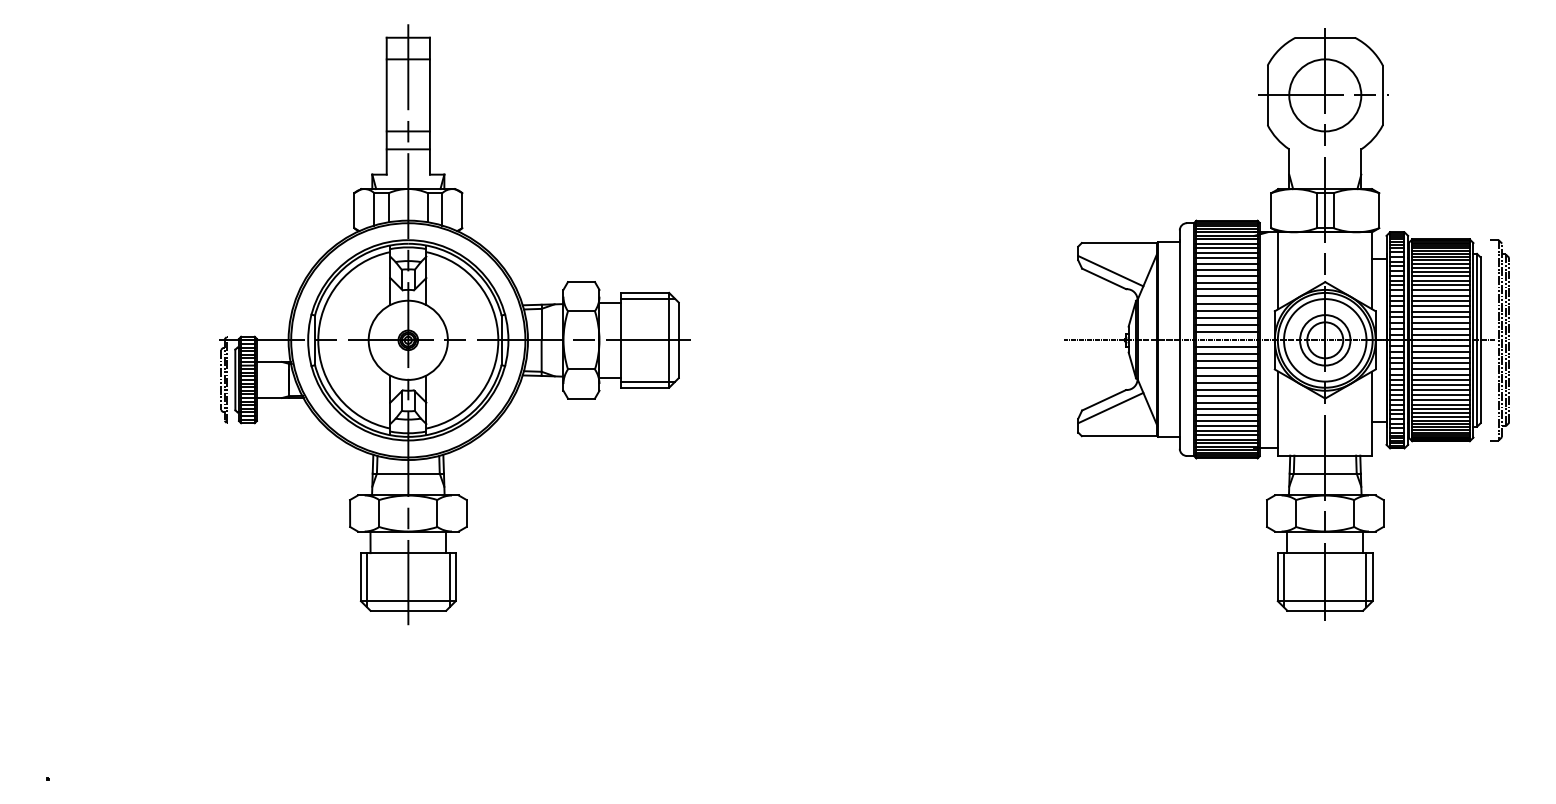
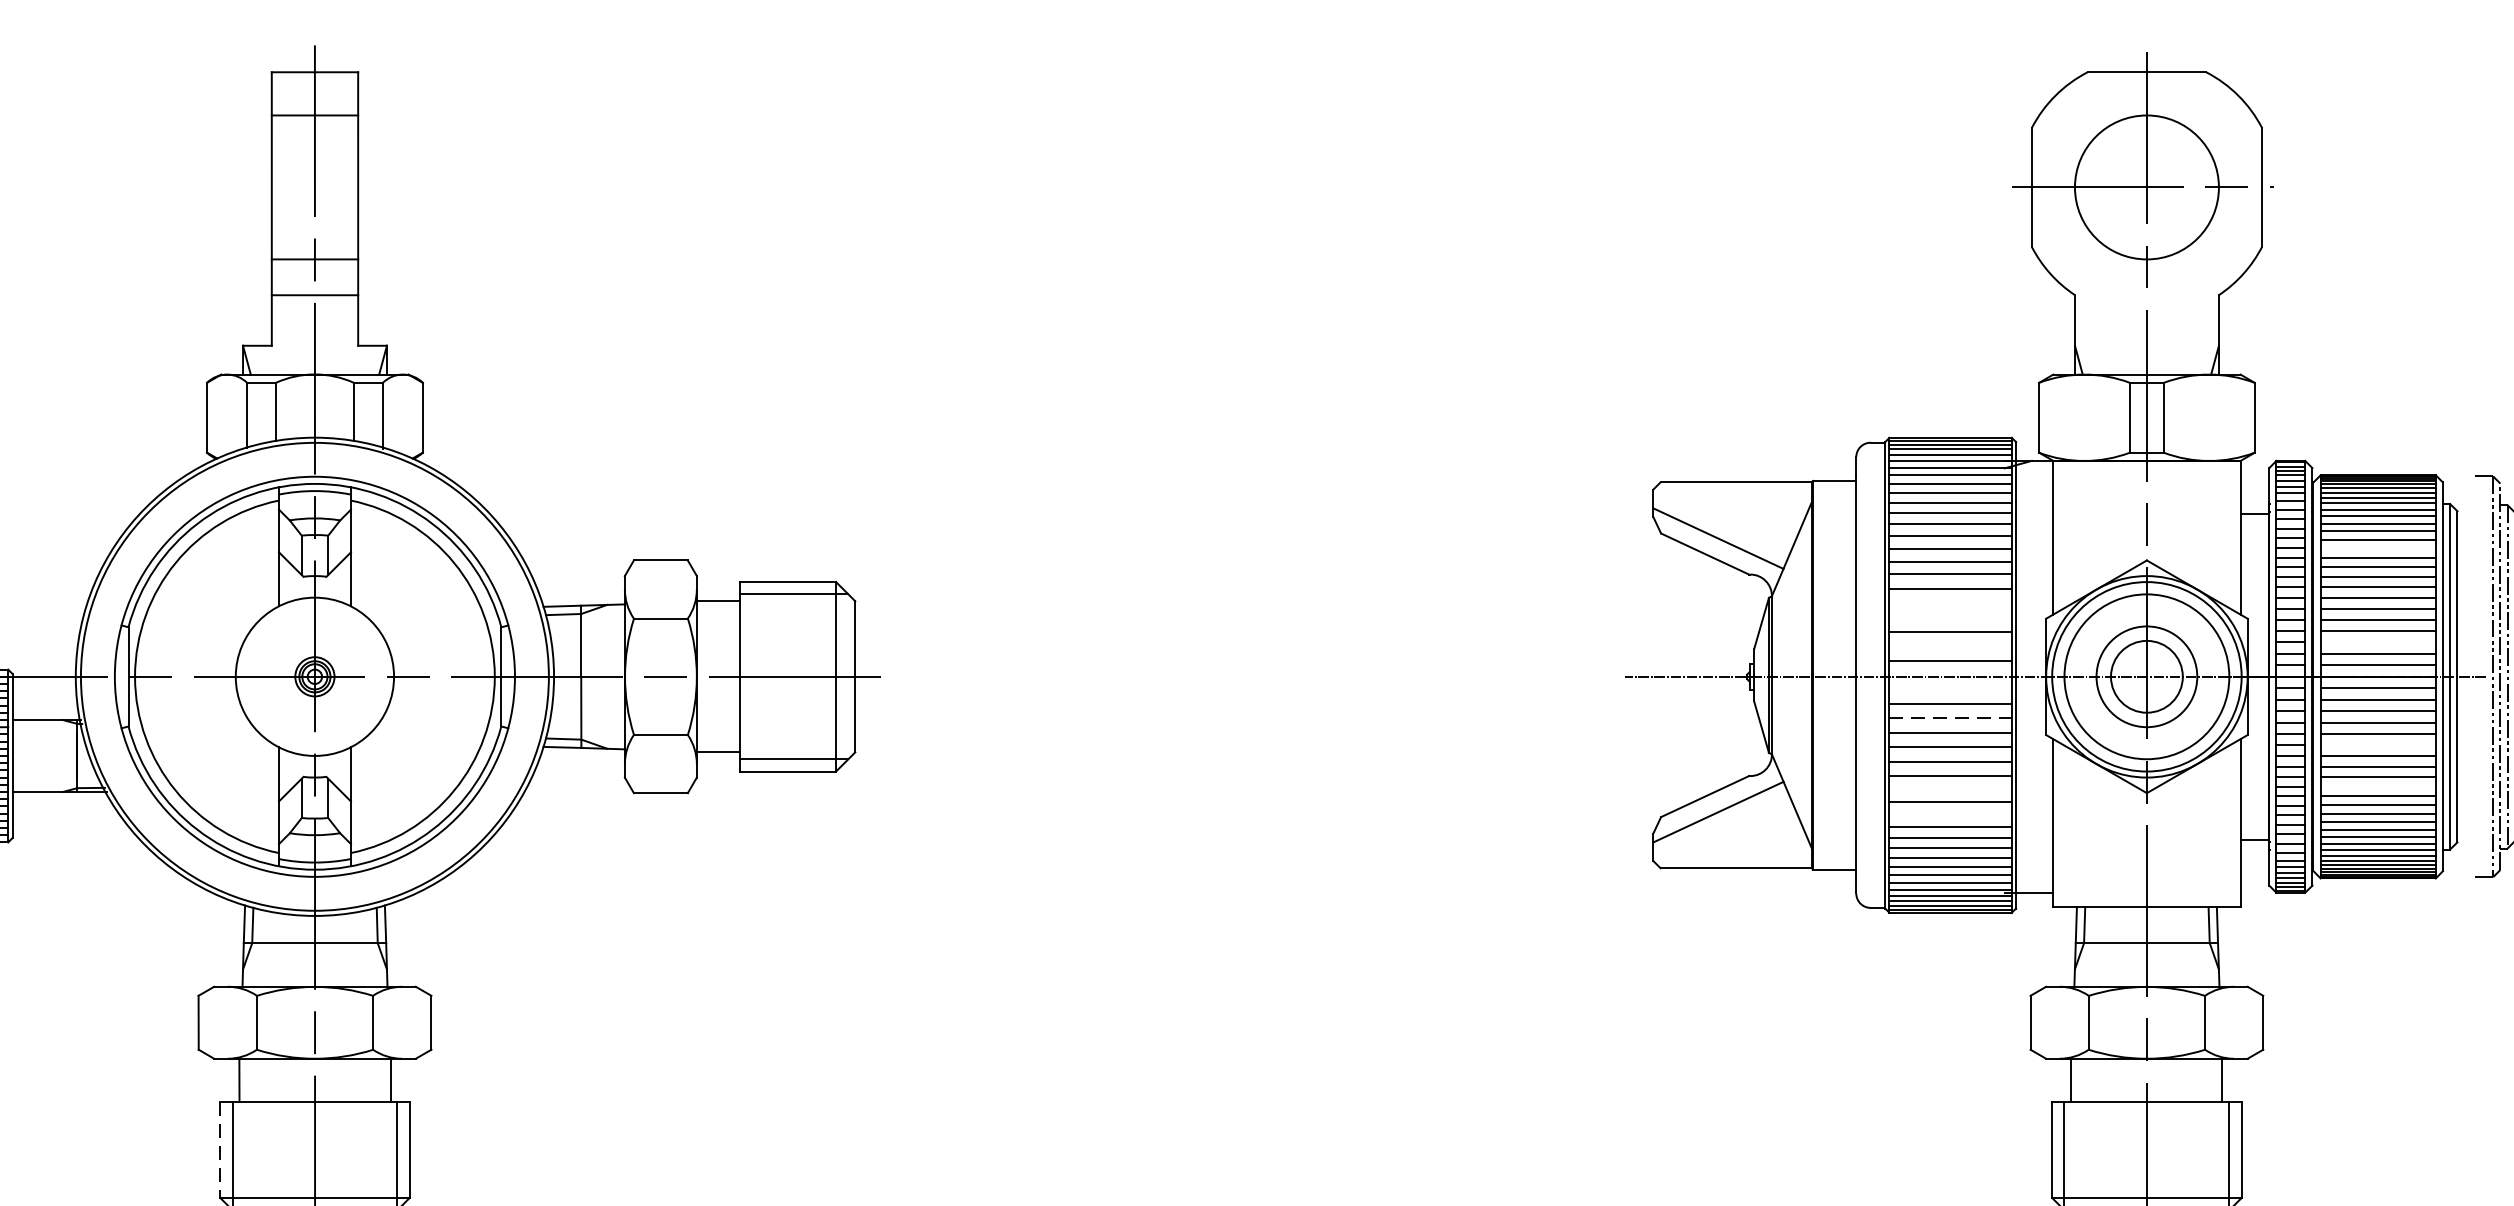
line: (1440, 276) -> (2377, 549), removed
line: (1226, 303) -> (1949, 603), removed
line: (1226, 310) -> (1949, 617), removed
line: (1440, 323) -> (2377, 643), removed
line: (1226, 325) -> (1949, 647), removed
line: (1226, 346) -> (1949, 689), removed
line: (1227, 361) -> (1951, 719), solid -> dashed
line: (1440, 374) -> (2377, 745), removed
line: (1440, 395) -> (2377, 787), removed
line: (1226, 396) -> (1949, 789), removed
line: (1226, 409) -> (1949, 814), removed
line: (360, 577) -> (219, 1150), solid -> dashed

